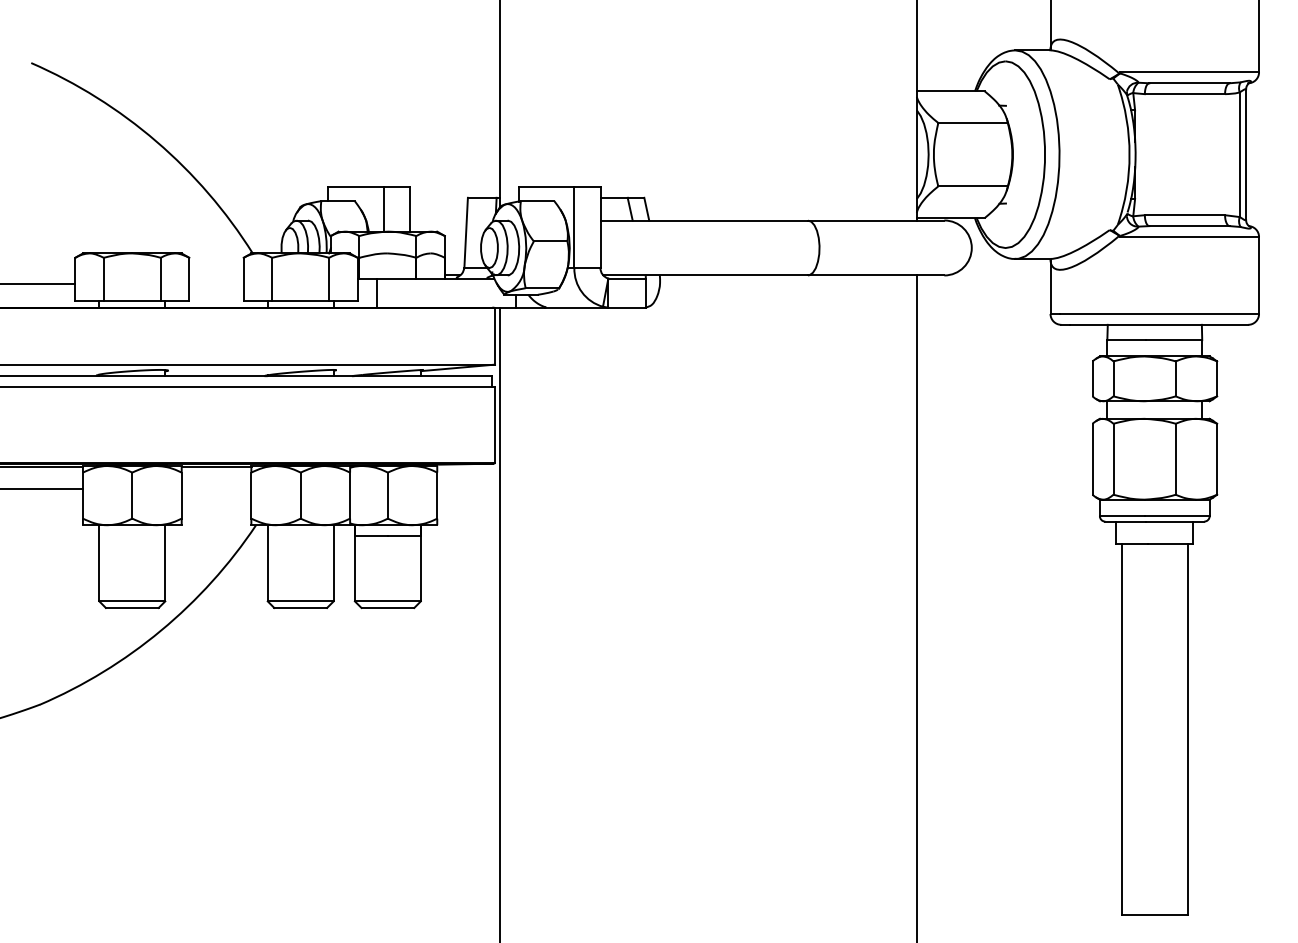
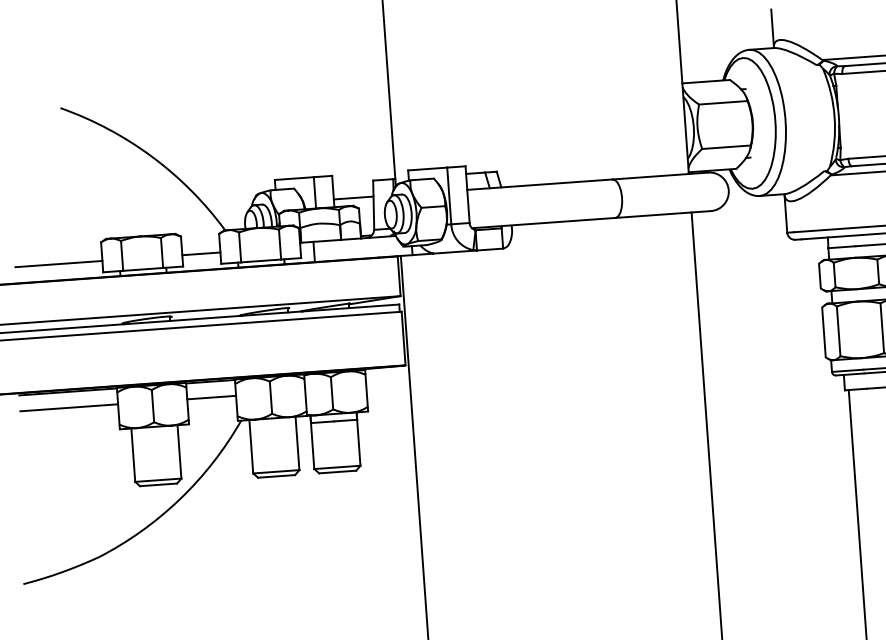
line: (438, 220) -> (353, 197), added
line: (216, 284) -> (201, 253), added
line: (216, 489) -> (211, 397), added

